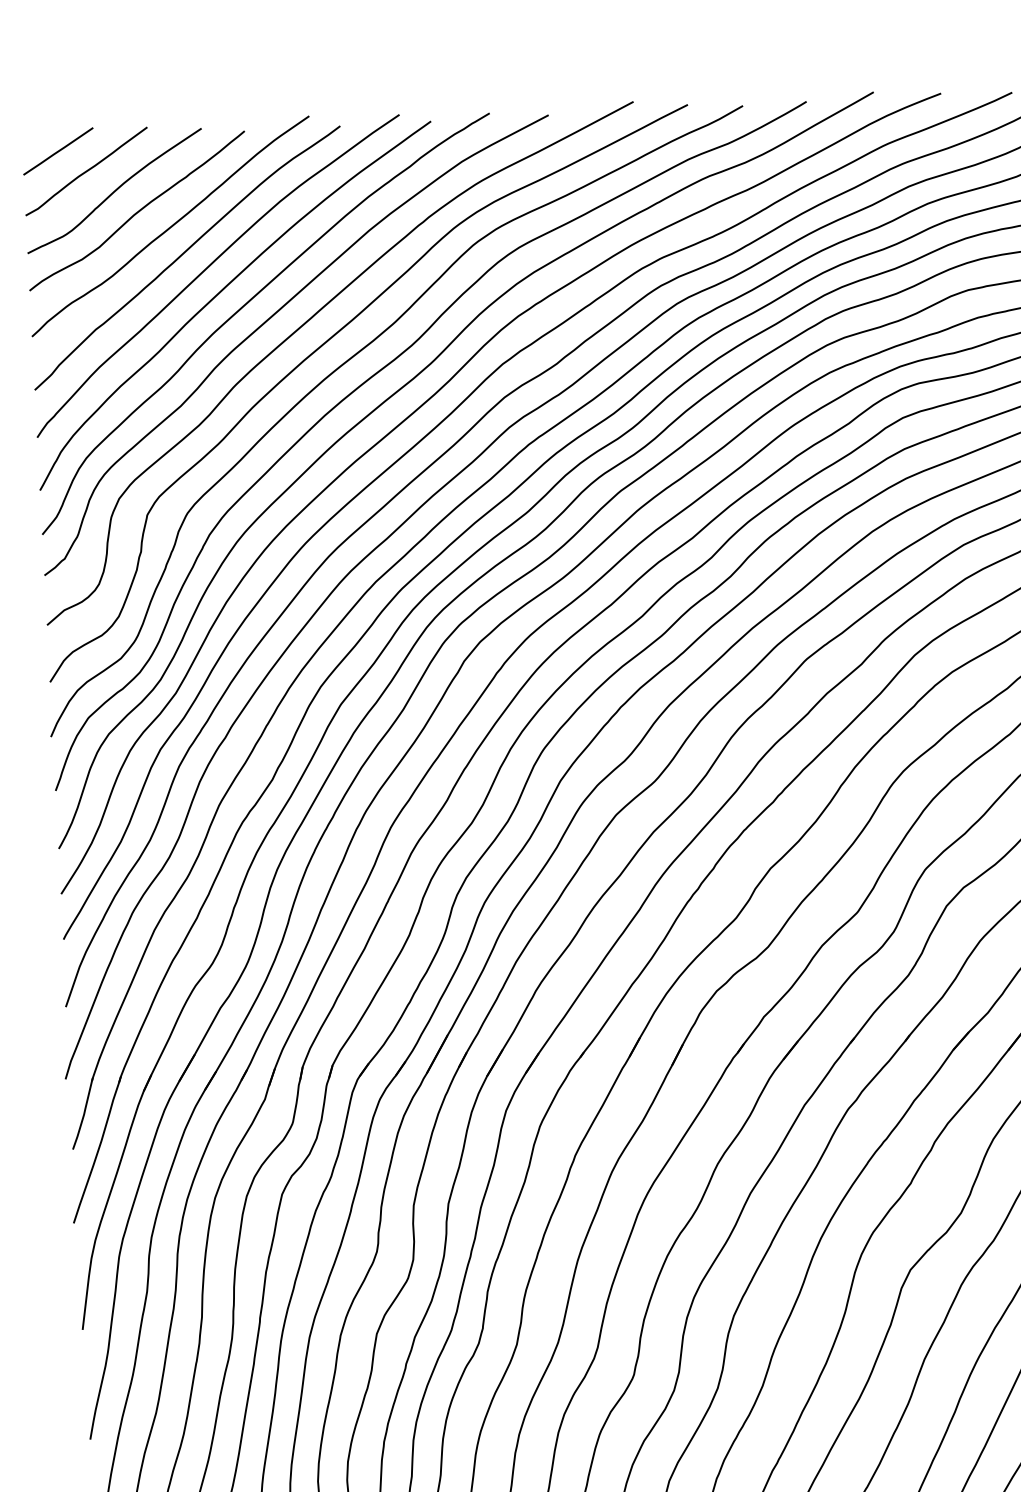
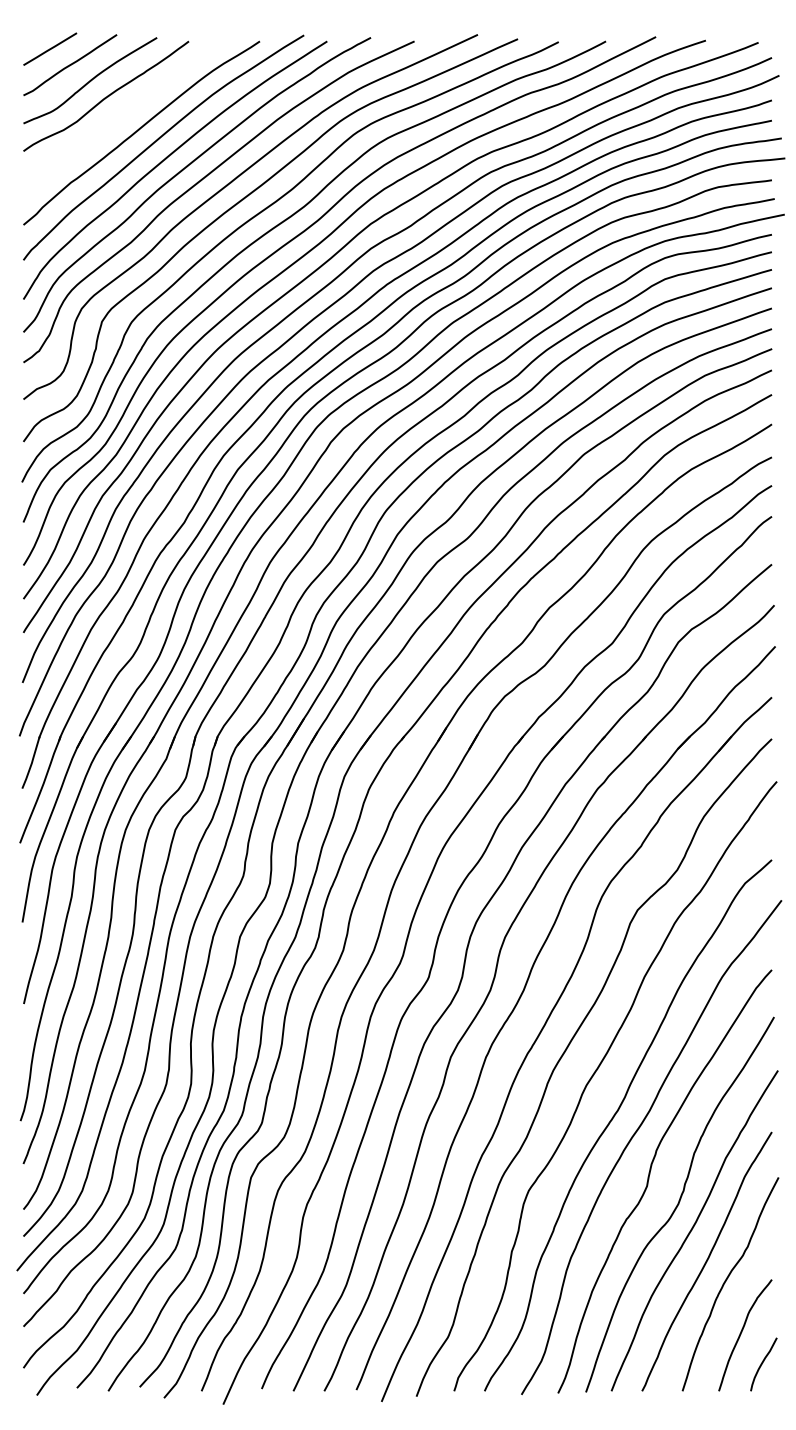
curve: (170, 225) -> (130, 108), removed

